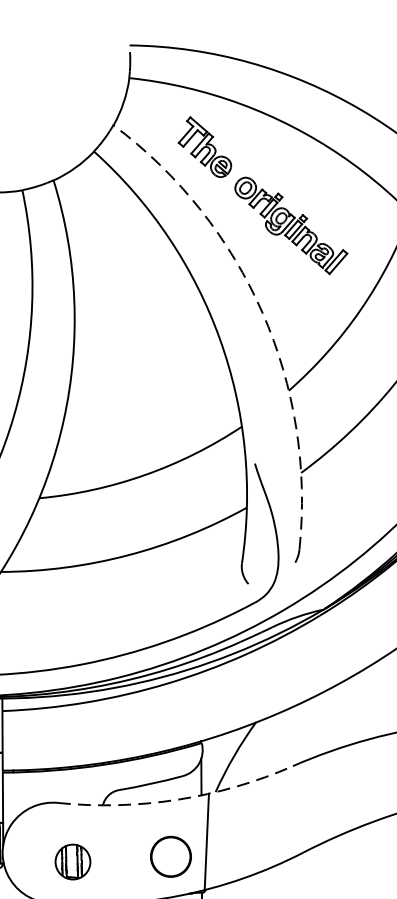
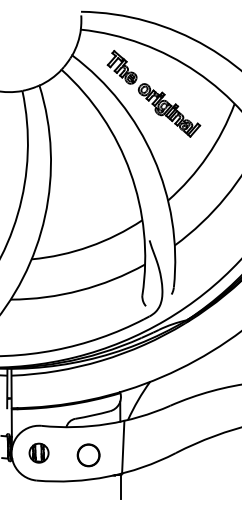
arc: (262, 311) -> (153, 157), dashed -> solid
arc: (178, 800) -> (107, 424), dashed -> solid
part: (170, 857) -> (88, 455), moved
part: (71, 860) -> (38, 452), moved

